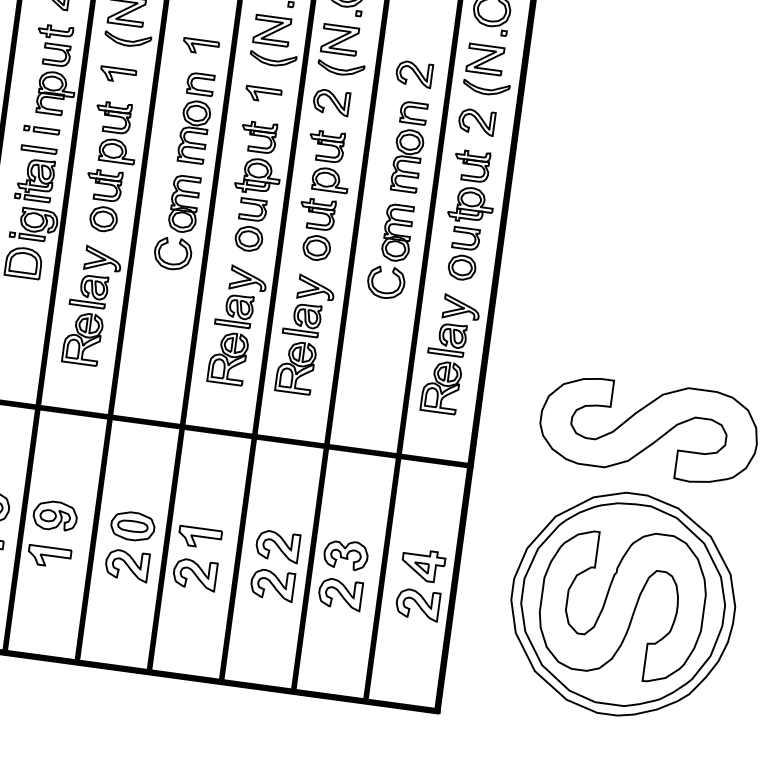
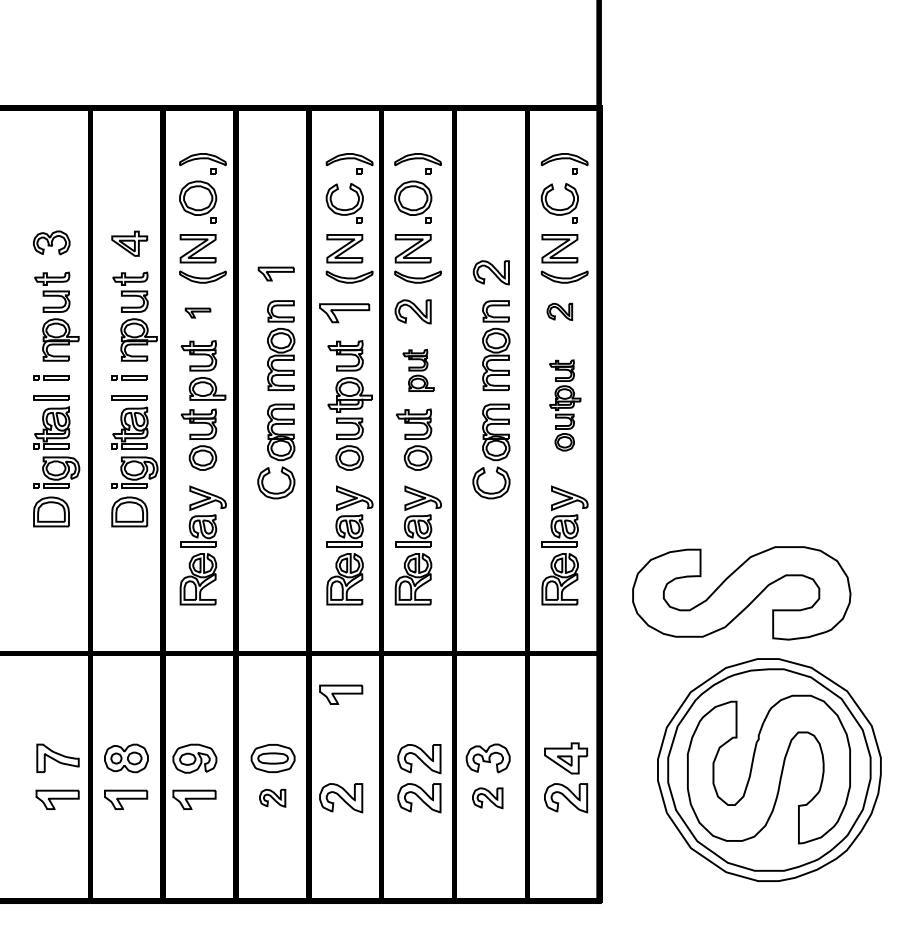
part: (117, 74) -> (197, 312), size x0.7
part: (263, 93) -> (344, 312), size x1.4
part: (476, 121) -> (559, 311), size x0.7
part: (328, 161) -> (418, 370), size x0.7
part: (468, 215) -> (564, 405), size x0.7
part: (648, 429) -> (741, 593), moved
part: (200, 537) -> (341, 694), moved
part: (126, 565) -> (272, 798), size x0.6
part: (339, 594) -> (487, 798), size x0.7

